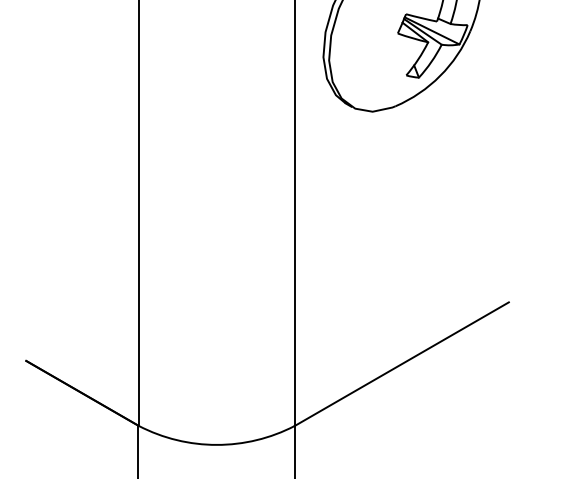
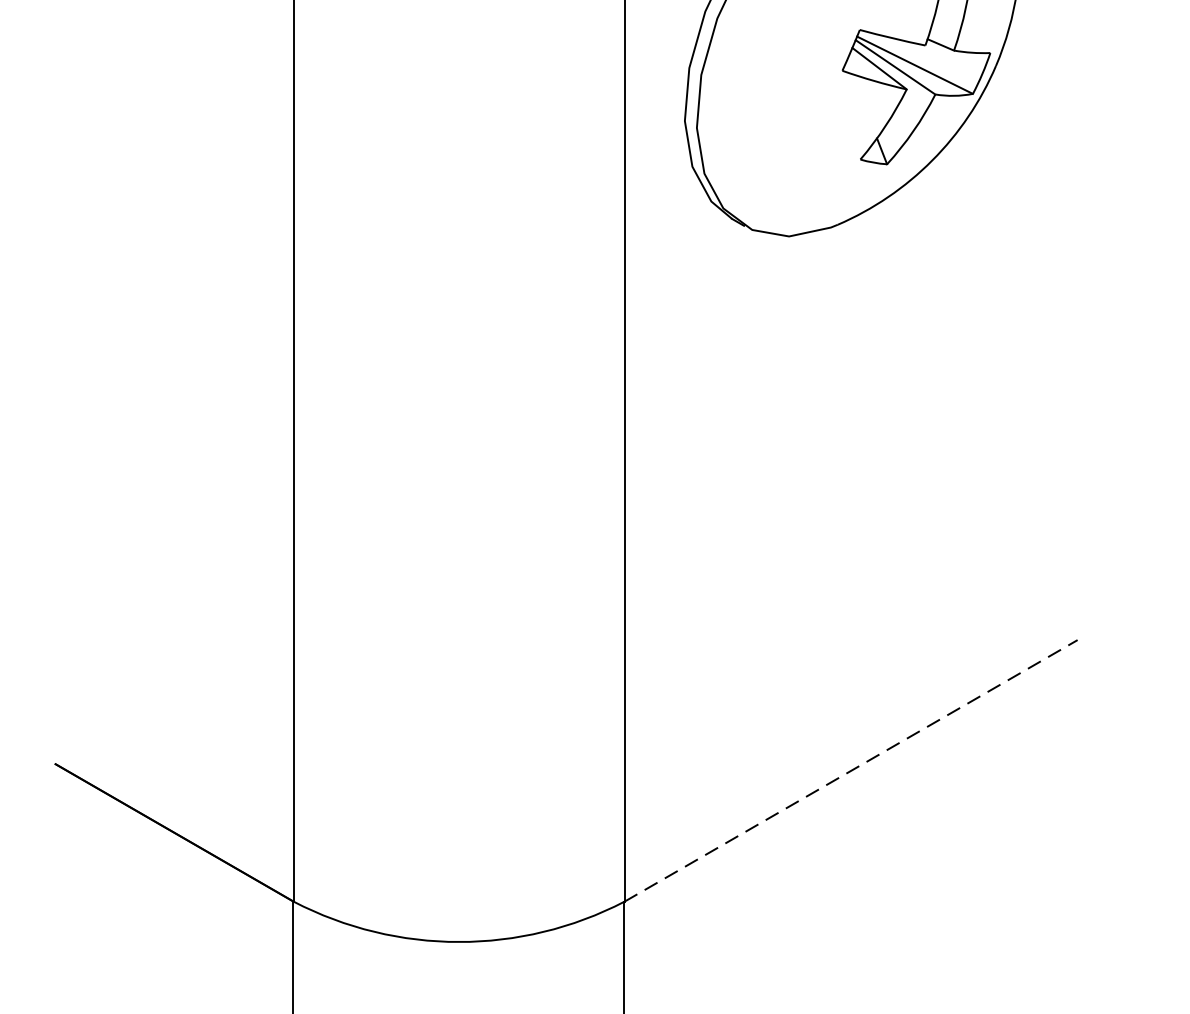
line: (401, 364) -> (850, 771), solid -> dashed

